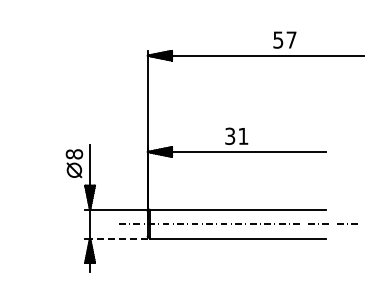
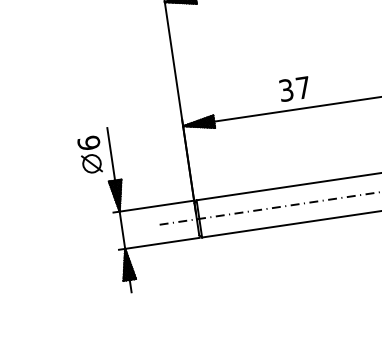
text: (243, 136) -> (303, 88), 31 -> 37
text: (73, 154) -> (87, 143), 8 -> 6
line: (118, 238) -> (161, 243), dashed -> solid

